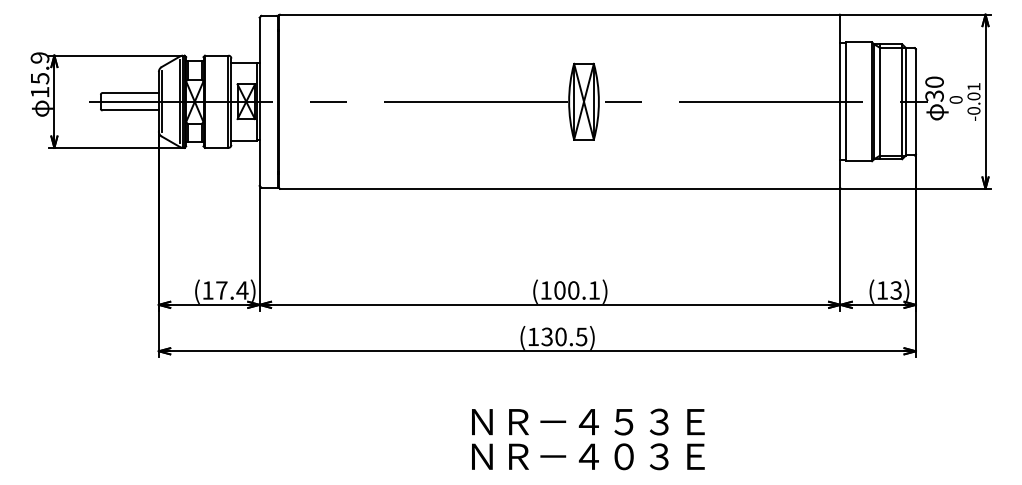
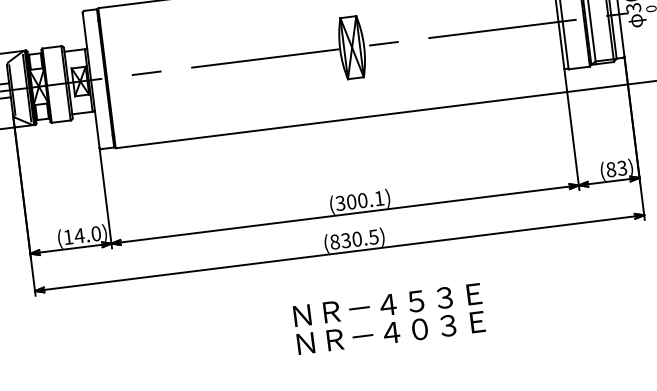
text: (231, 290) -> (87, 234), (17.4) -> (14.0)
text: (545, 290) -> (340, 203), (100.1) -> (300.1)
text: (882, 290) -> (611, 169), (13) -> (83)
text: (533, 336) -> (335, 241), (130.5) -> (830.5)

